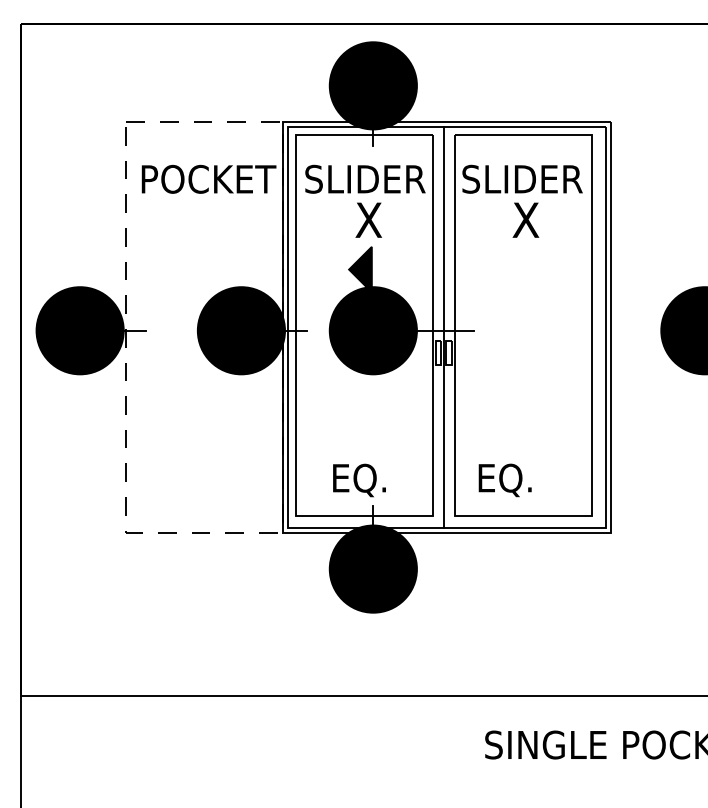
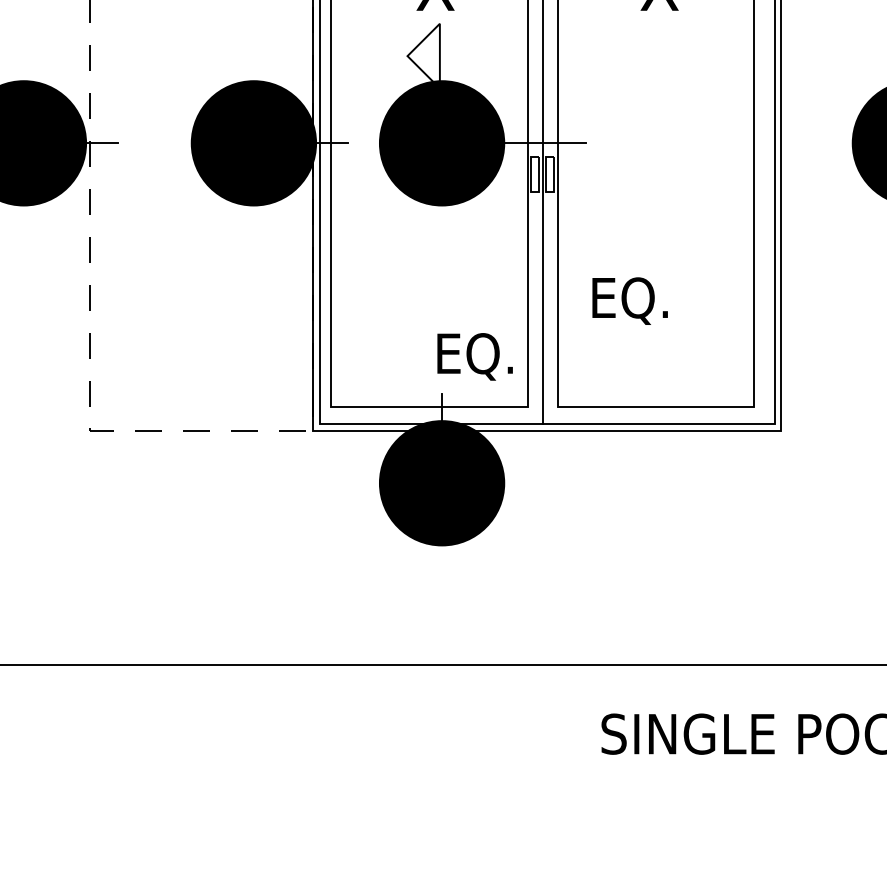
fill: (360, 269) -> (423, 55), removed
text: (359, 480) -> (475, 356), moved
text: (504, 480) -> (629, 301), moved

